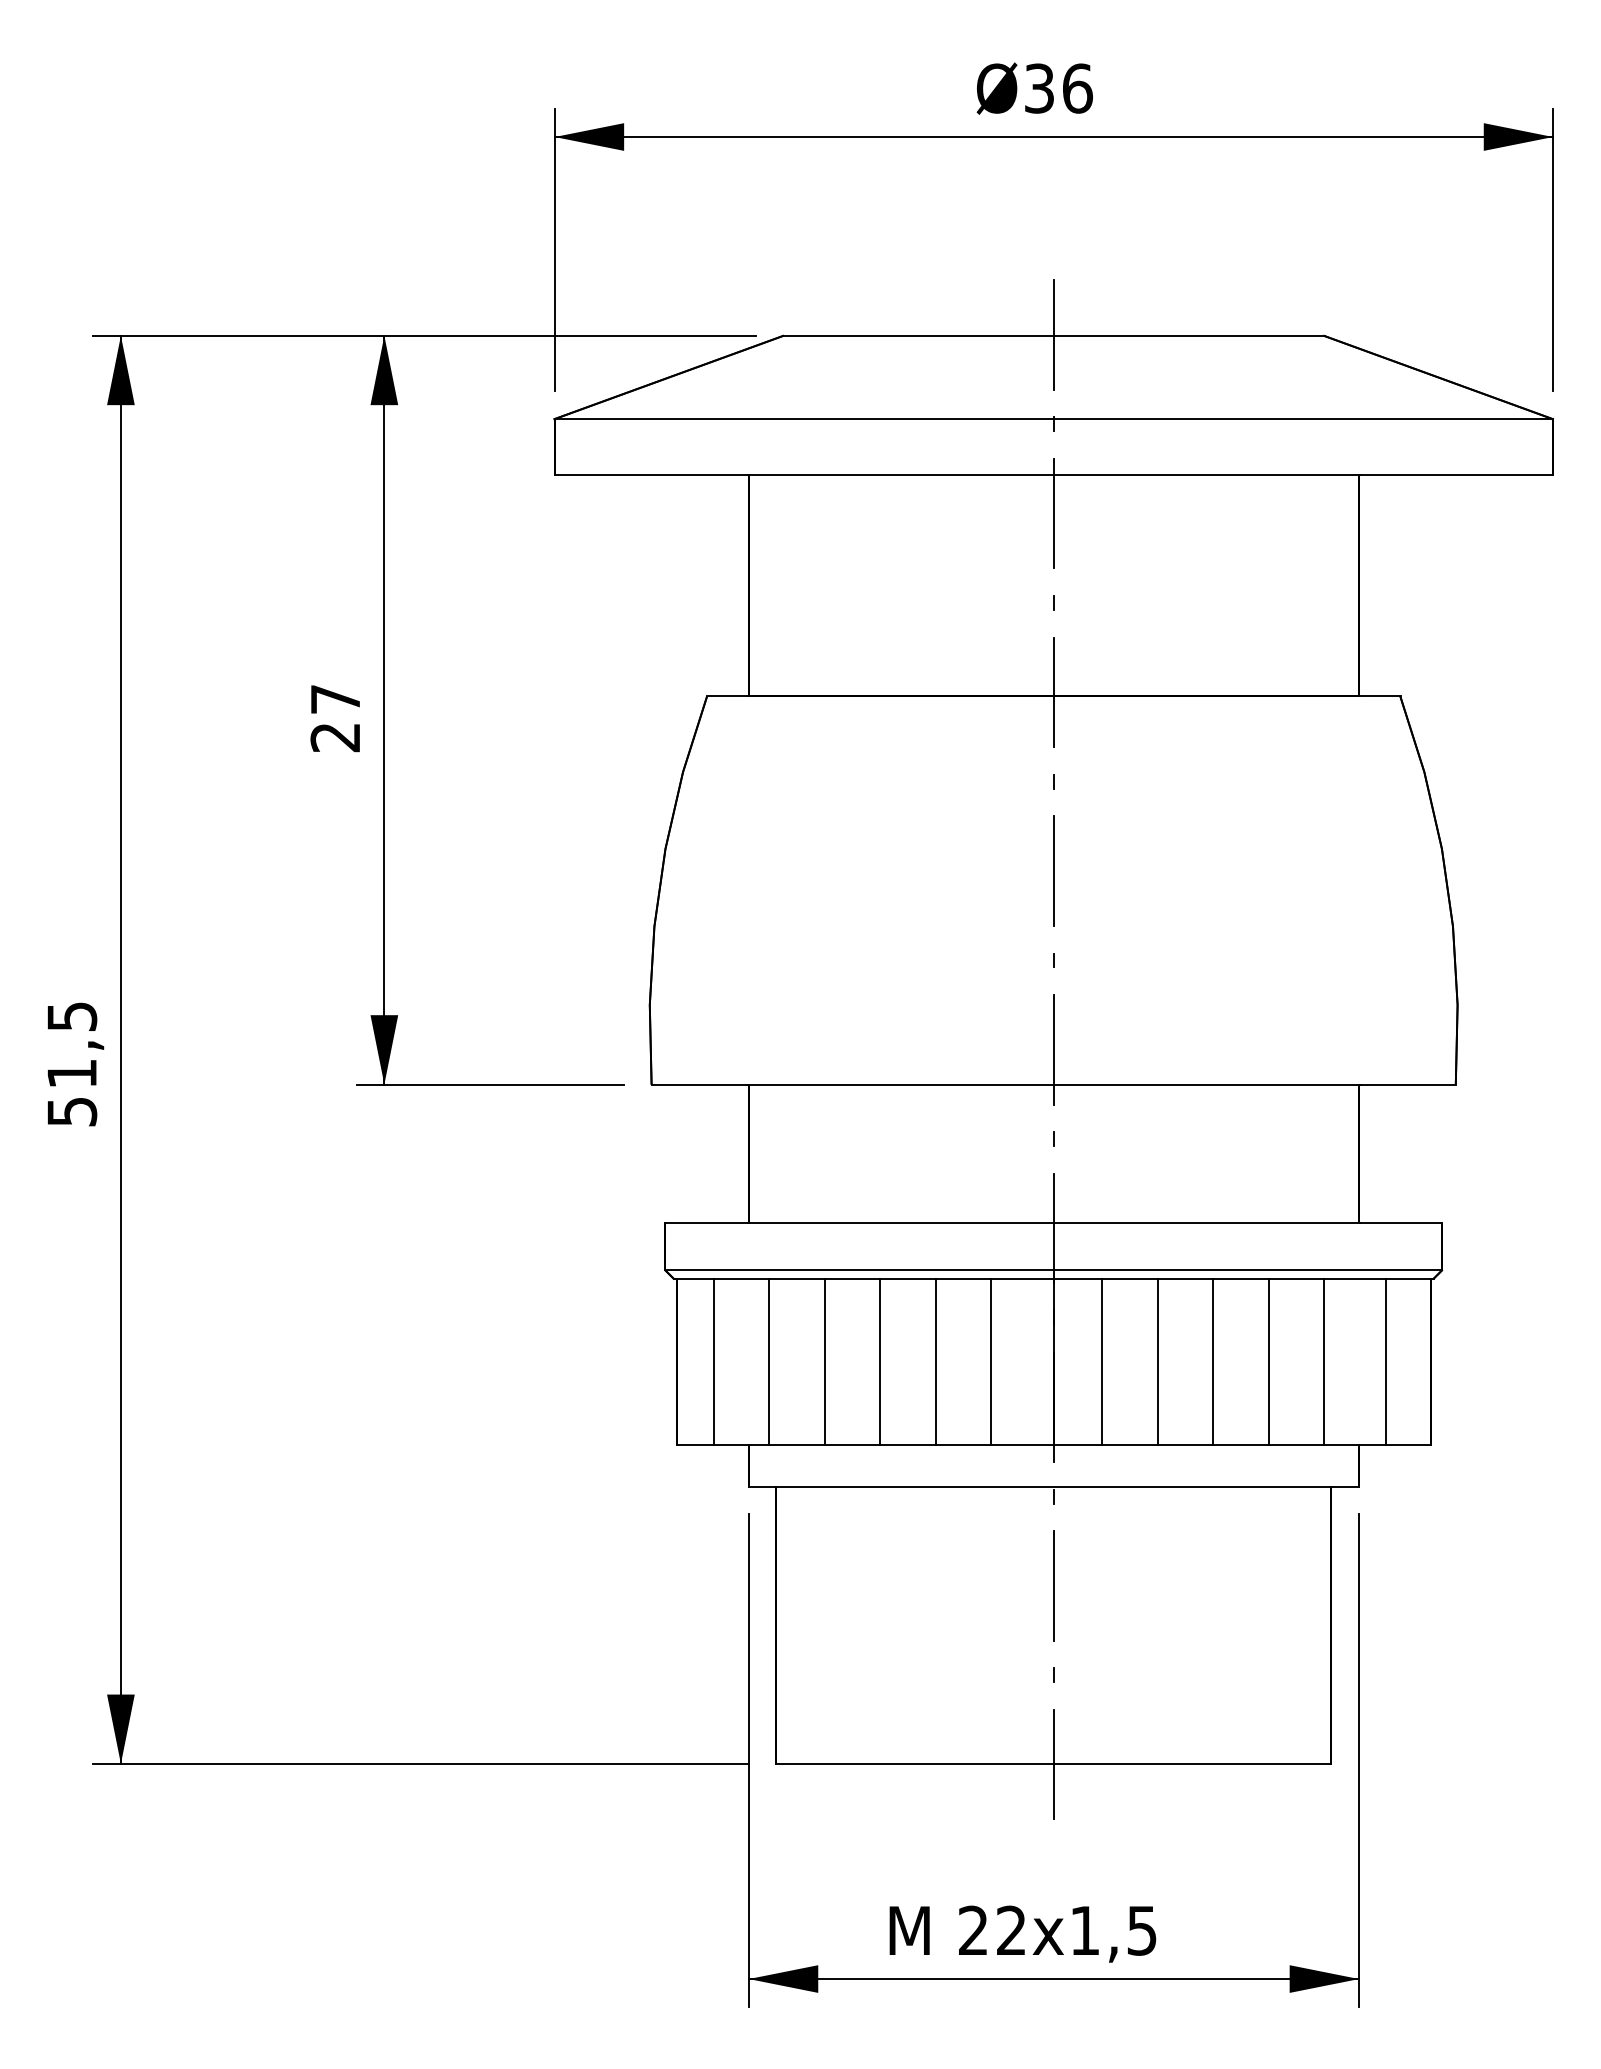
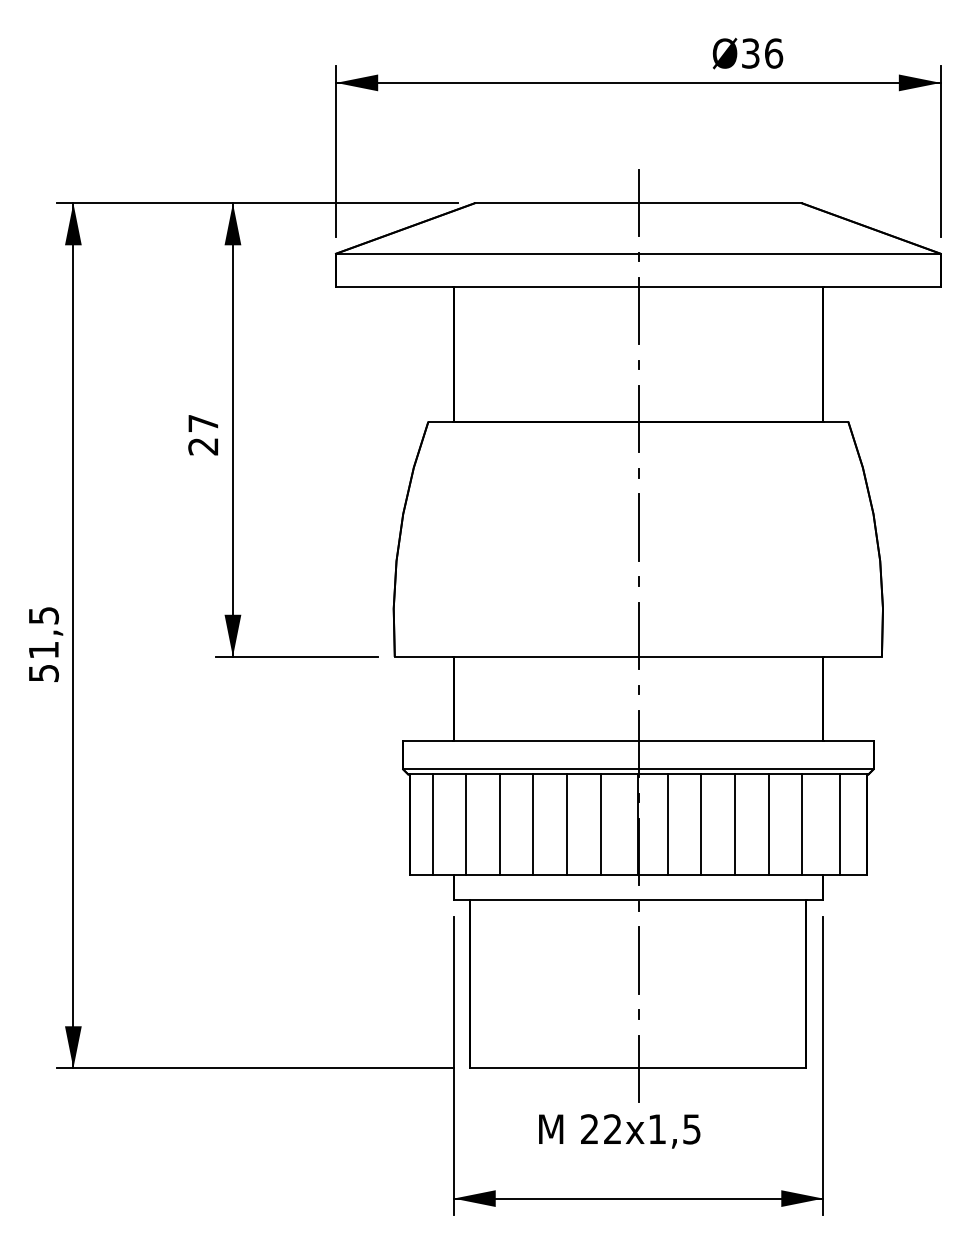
text: (1034, 88) -> (747, 53), moved
text: (1022, 1934) -> (619, 1131), moved

